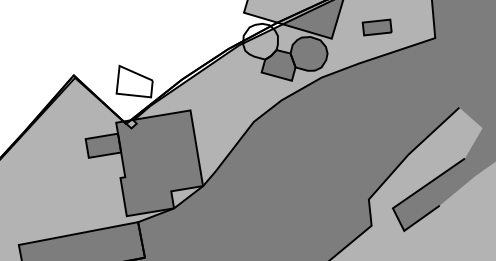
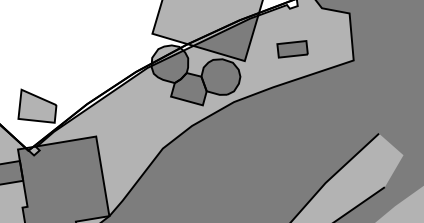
fill: (260, 41) -> (169, 64), added
fill: (134, 81) -> (37, 106), added

